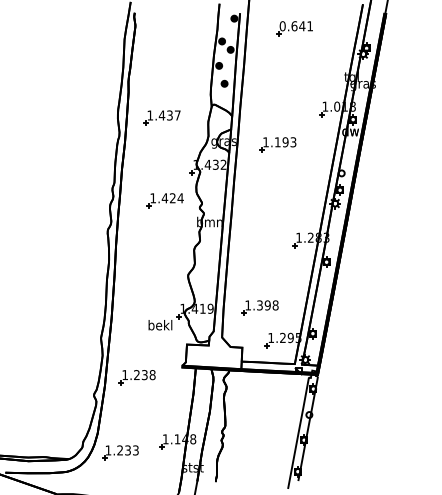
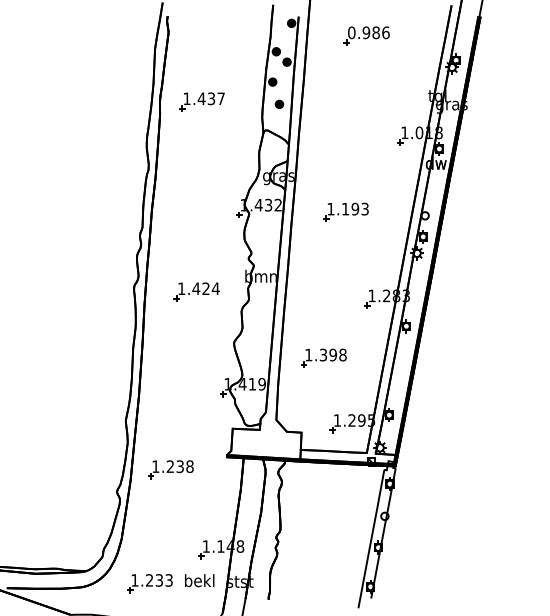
text: (301, 25) -> (375, 32), 0.641 -> 0.986
part: (161, 117) -> (201, 101), moved
part: (277, 144) -> (345, 211), moved
part: (165, 200) -> (196, 291), moved
part: (259, 307) -> (323, 357), moved
text: (160, 325) -> (199, 580), moved
part: (120, 452) -> (149, 583), moved

